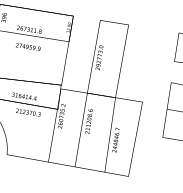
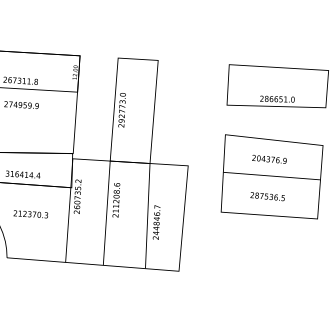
text: (28, 112) -> (30, 214), moved

